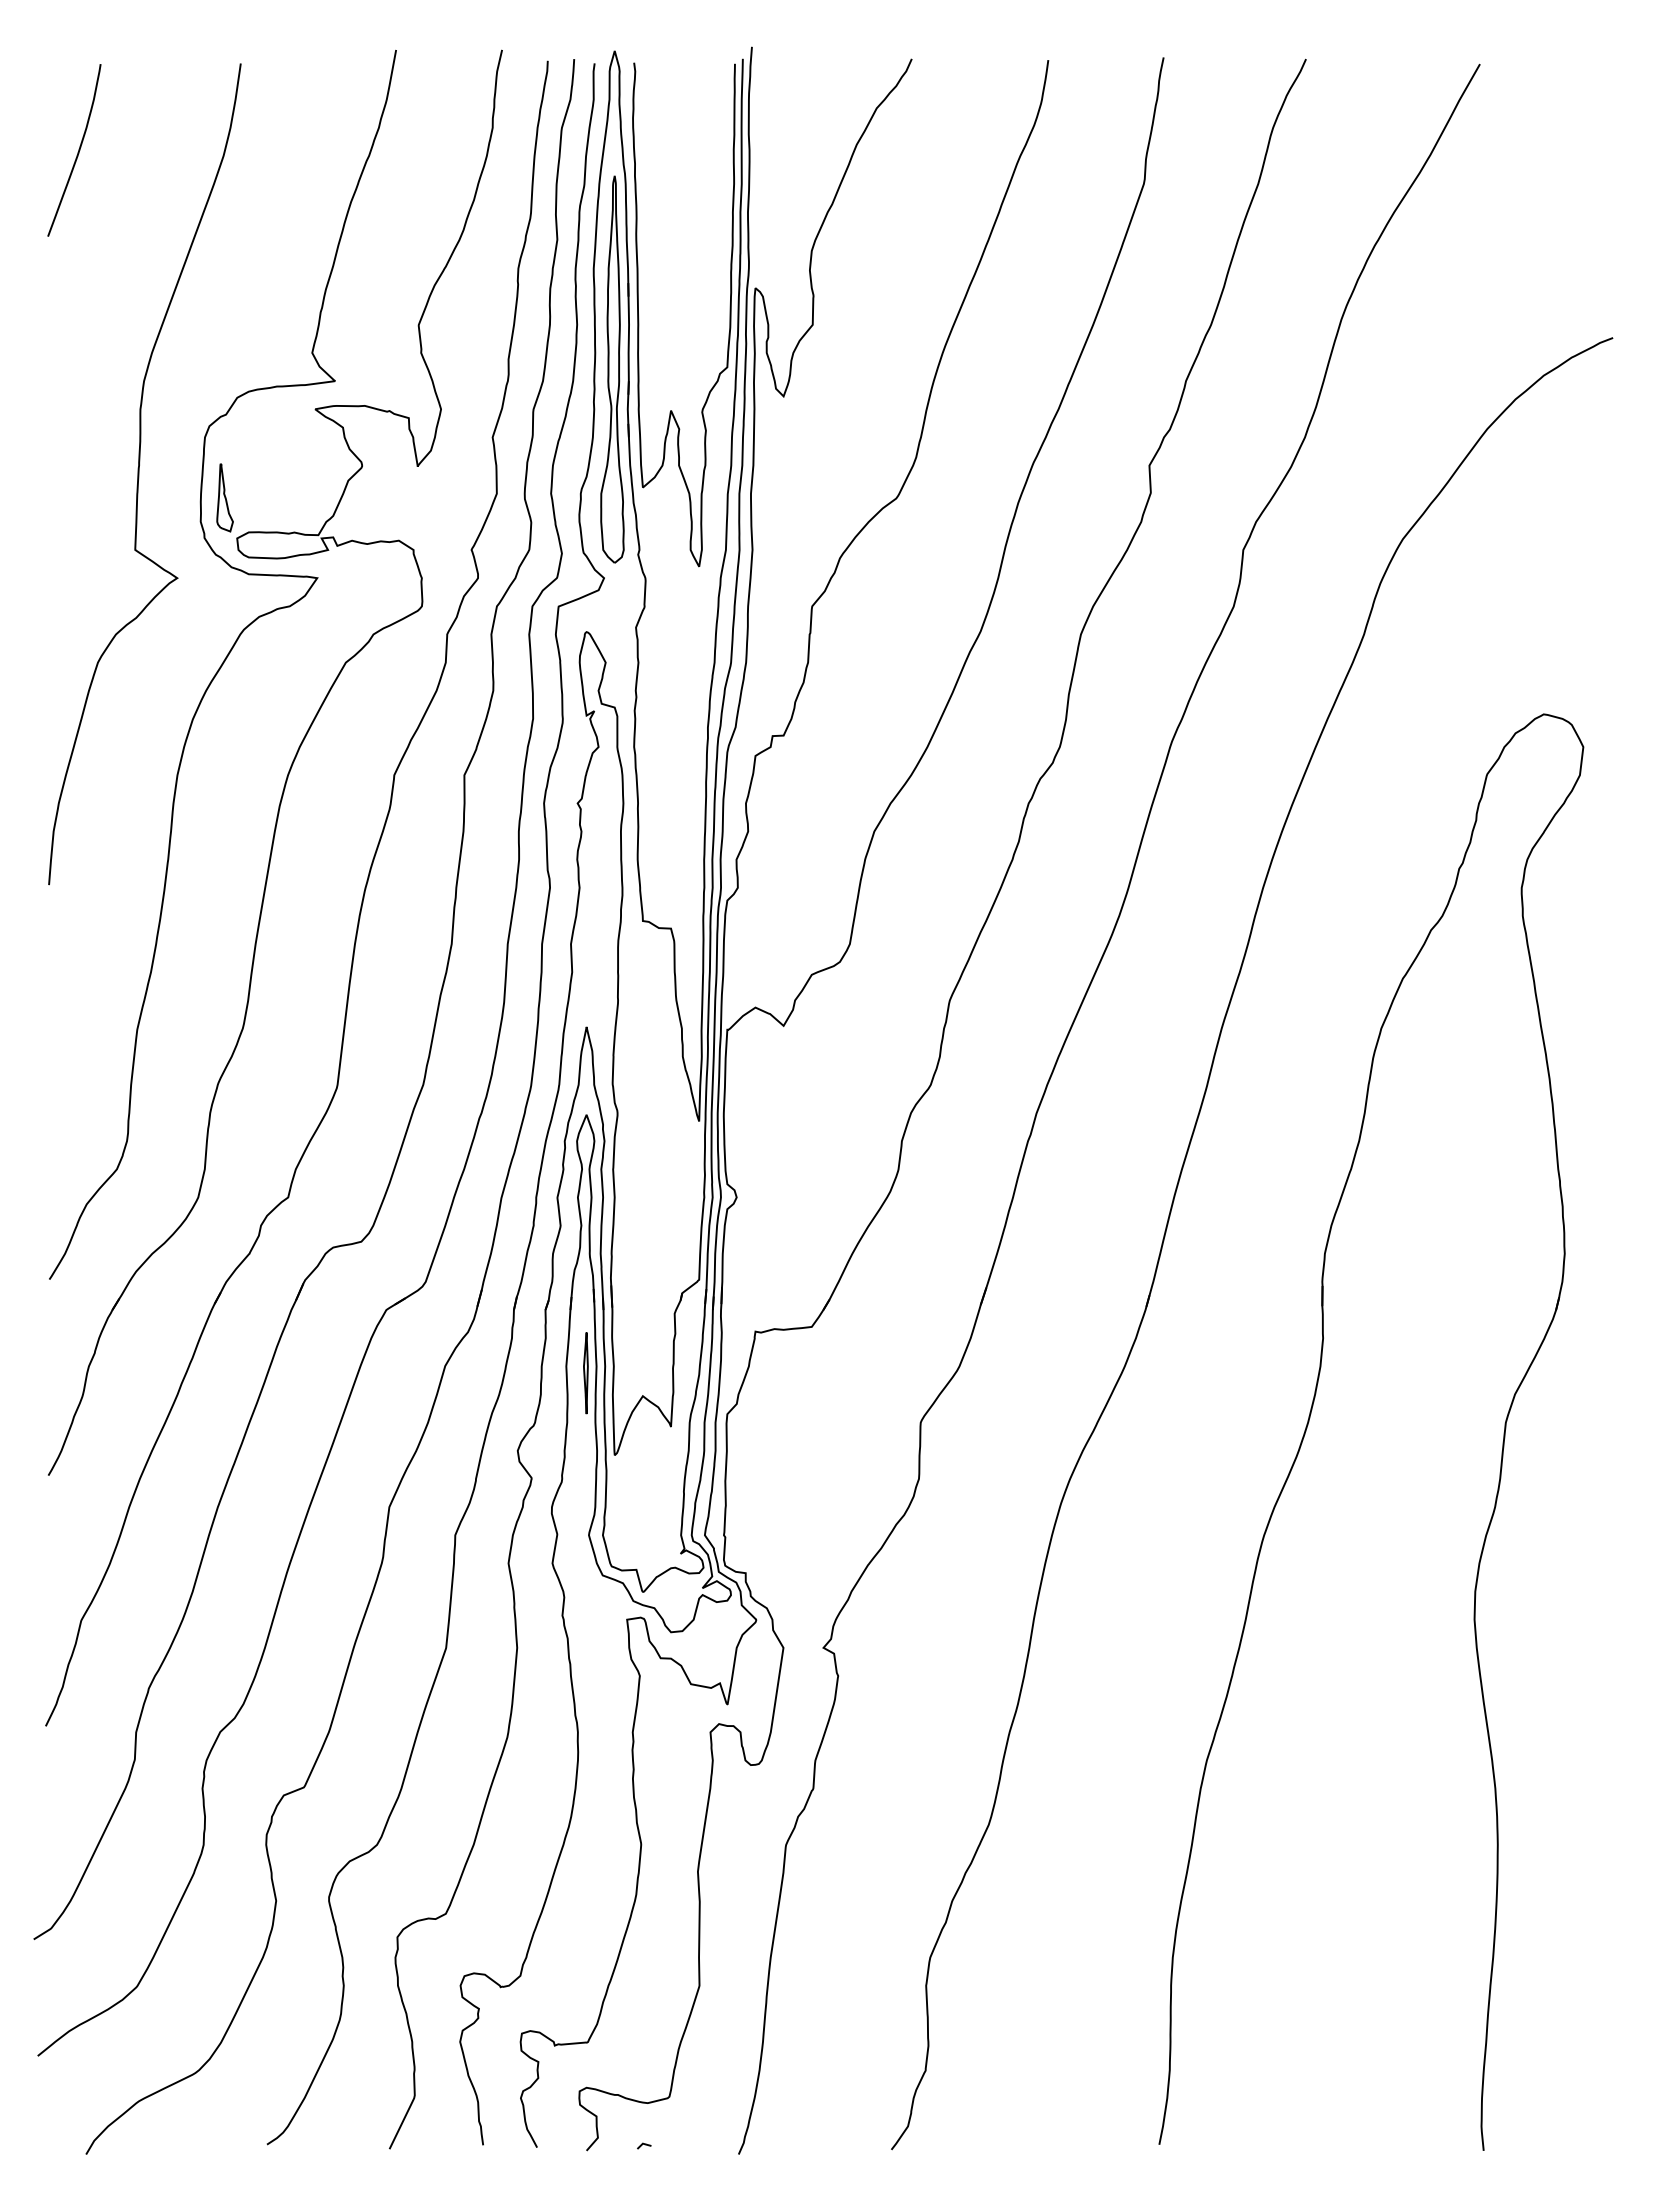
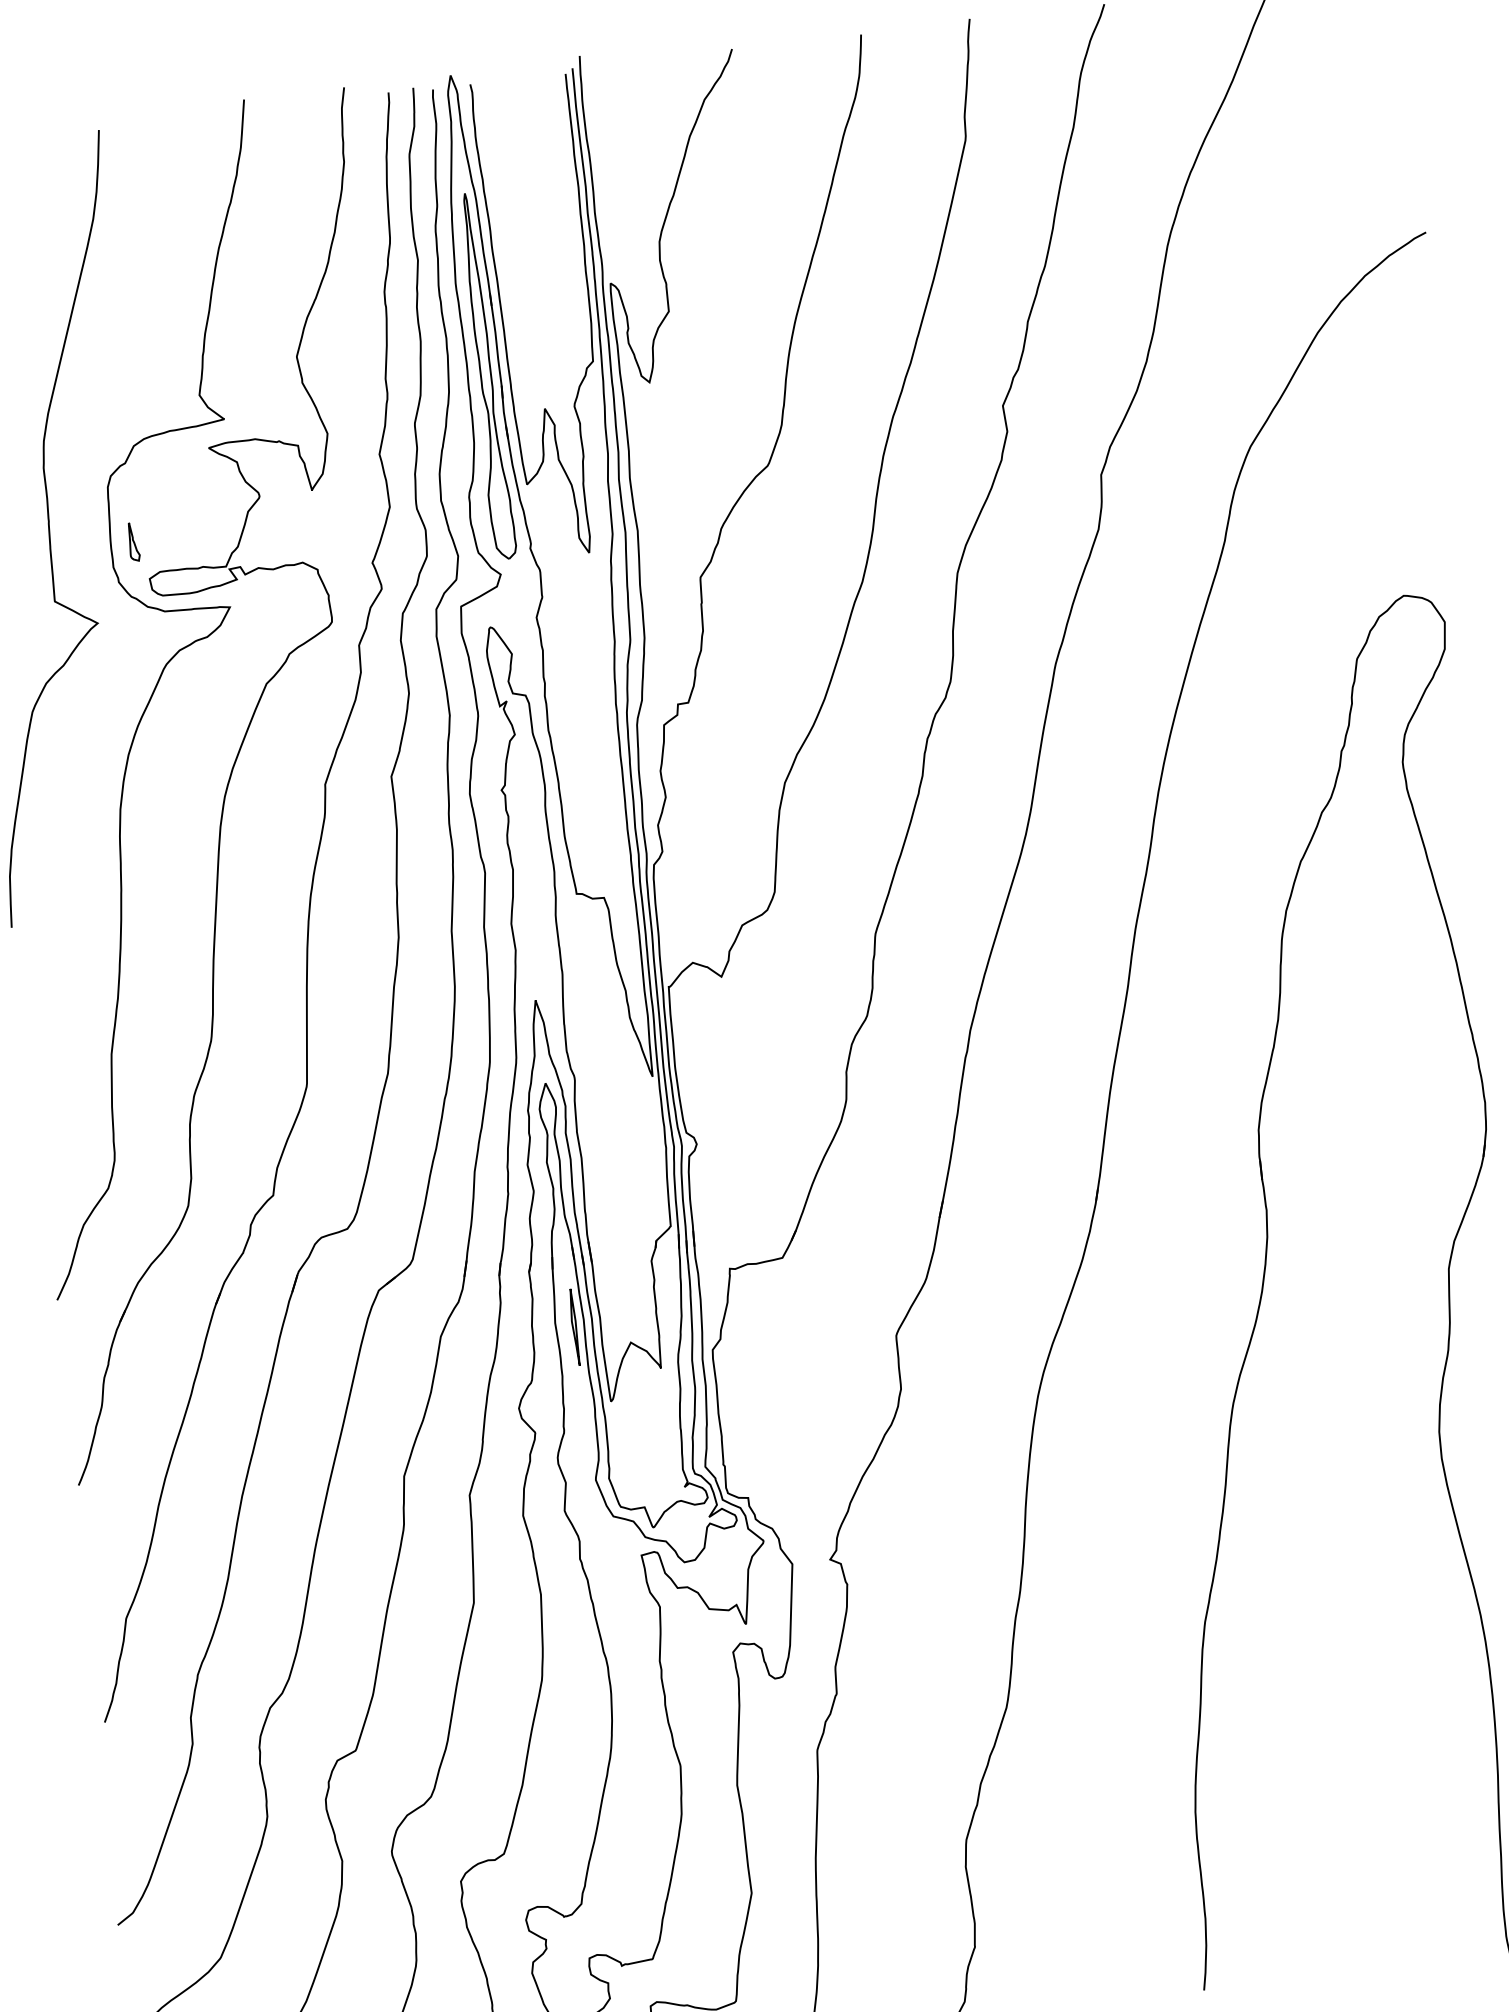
part: (224, 497) -> (133, 541), size x0.6

